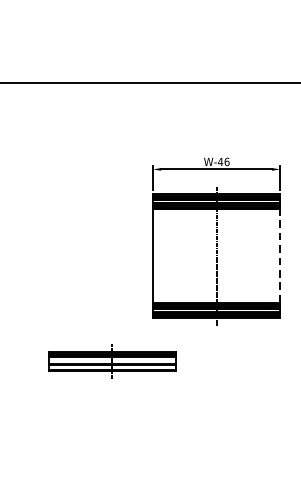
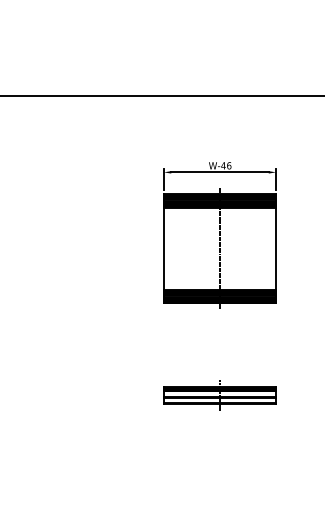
line: (280, 255) -> (276, 248), dashed -> solid
part: (111, 361) -> (219, 395), moved

